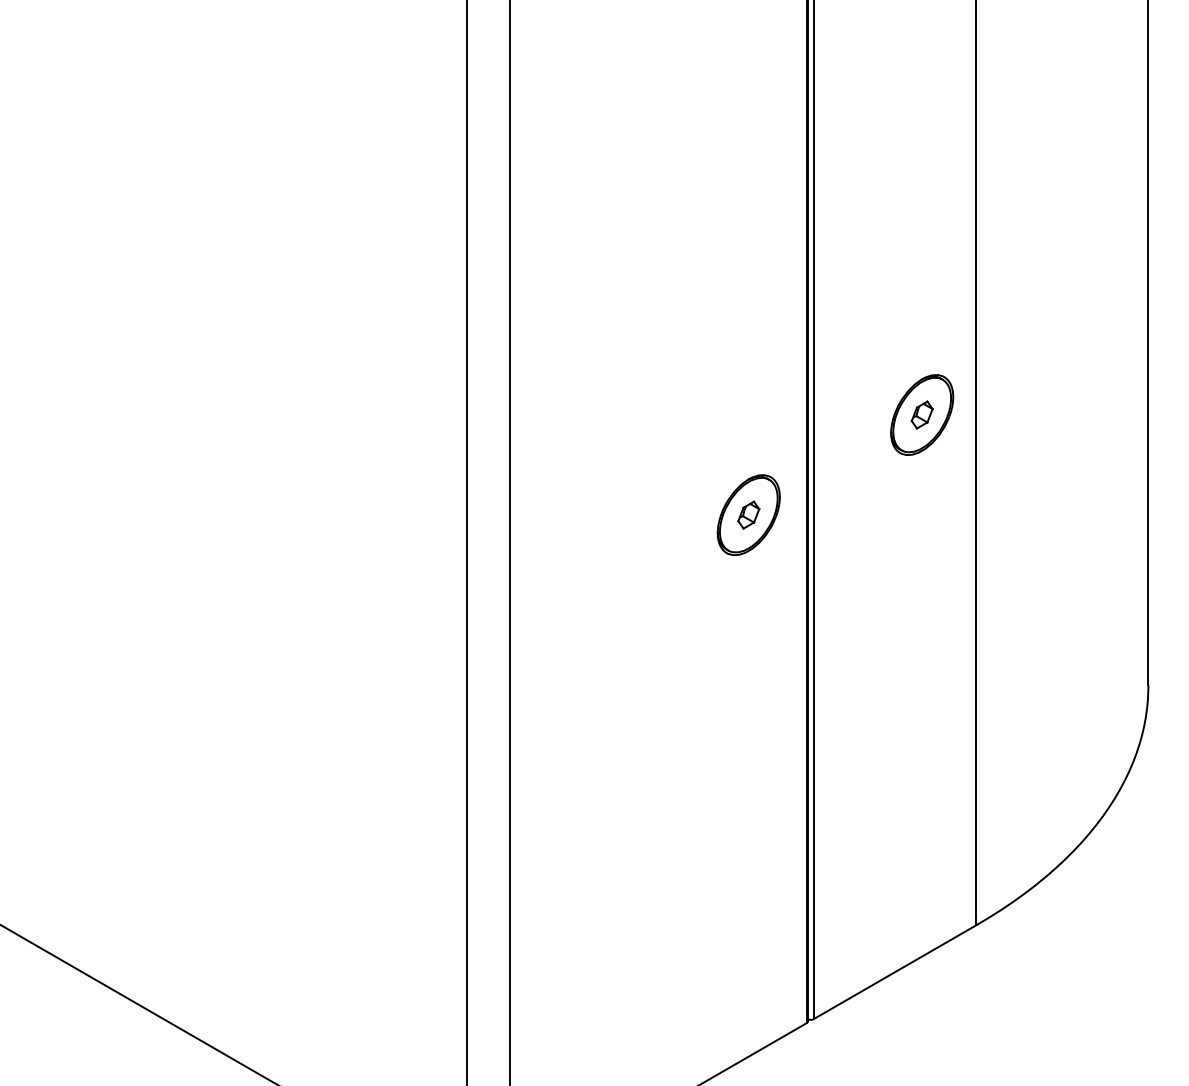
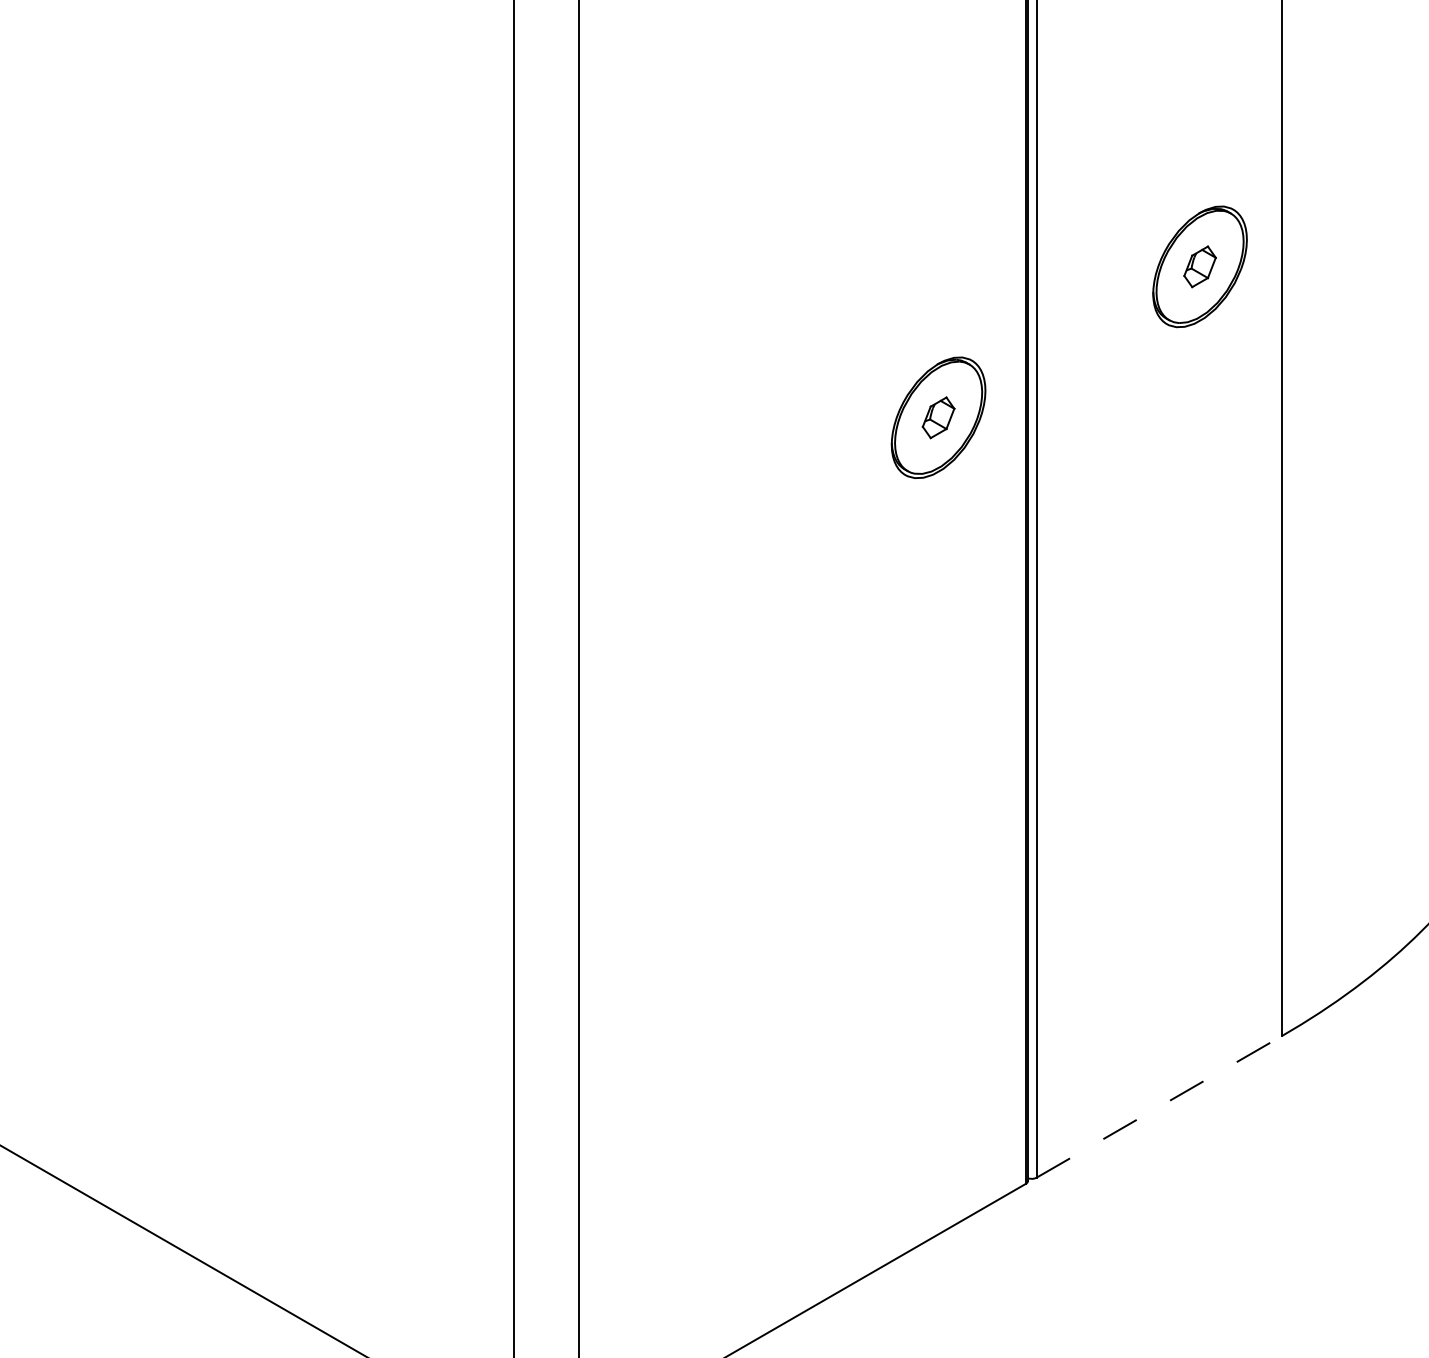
line: (895, 972) -> (1159, 1107), solid -> dashed

